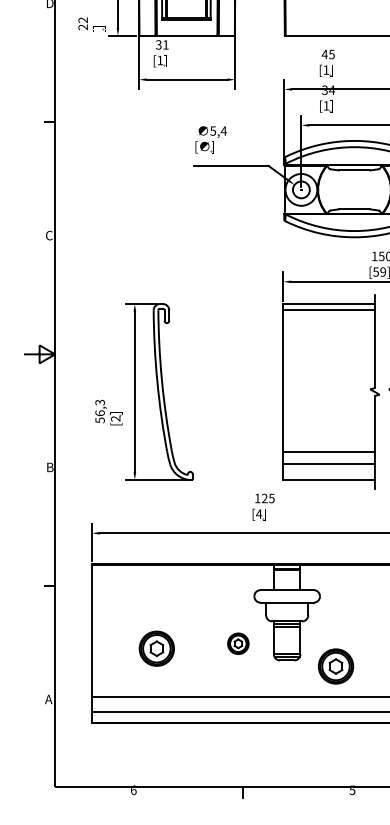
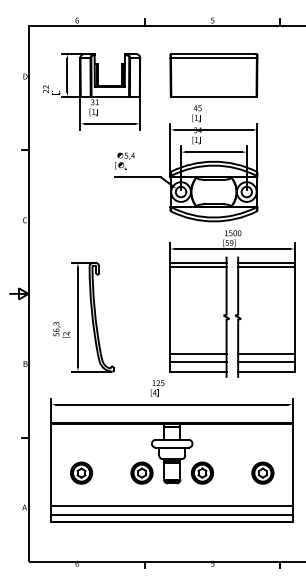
part: (237, 642) -> (141, 472), size x1.67
part: (156, 647) -> (81, 472), moved
part: (336, 665) -> (202, 472), moved

